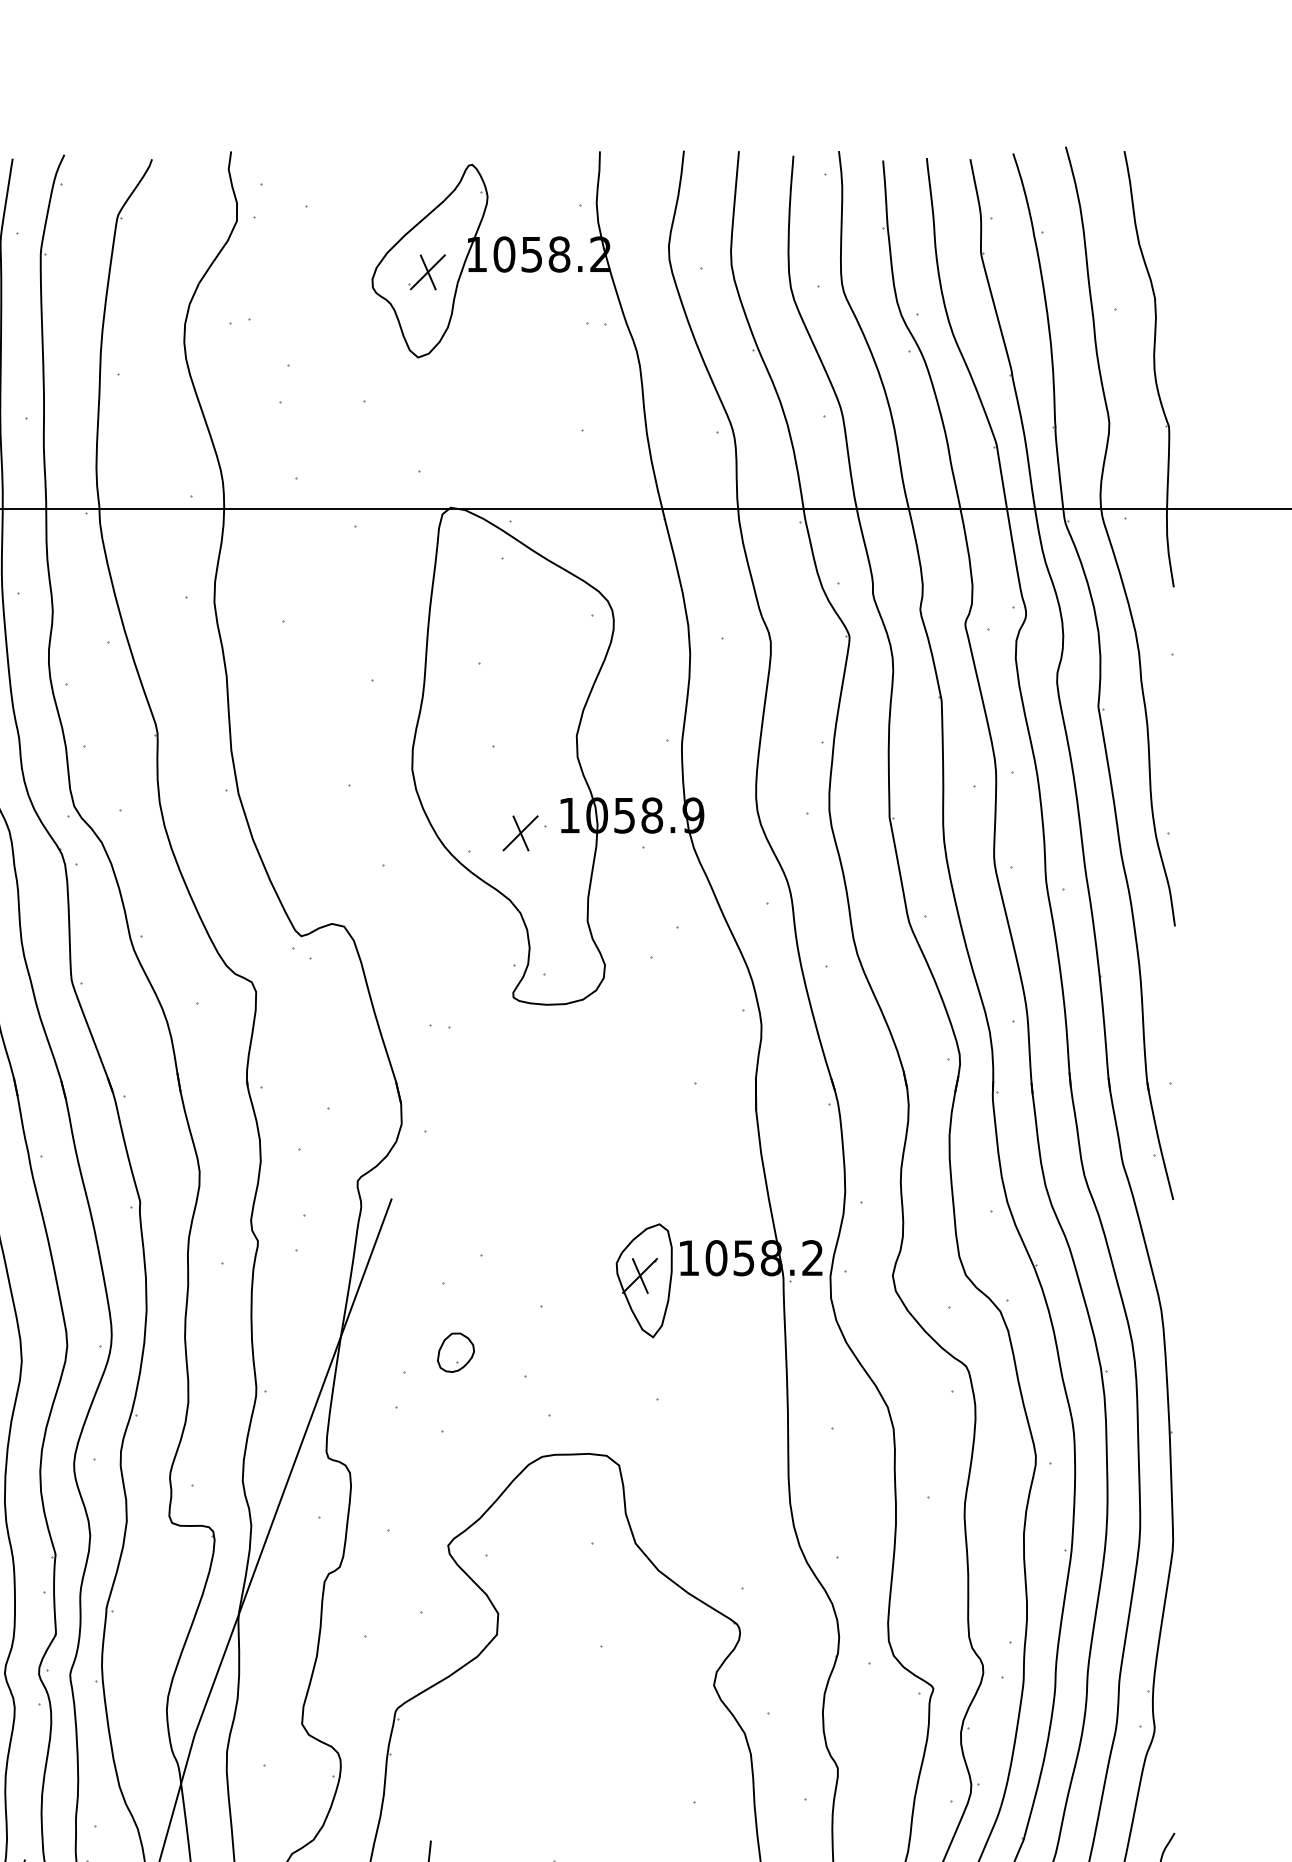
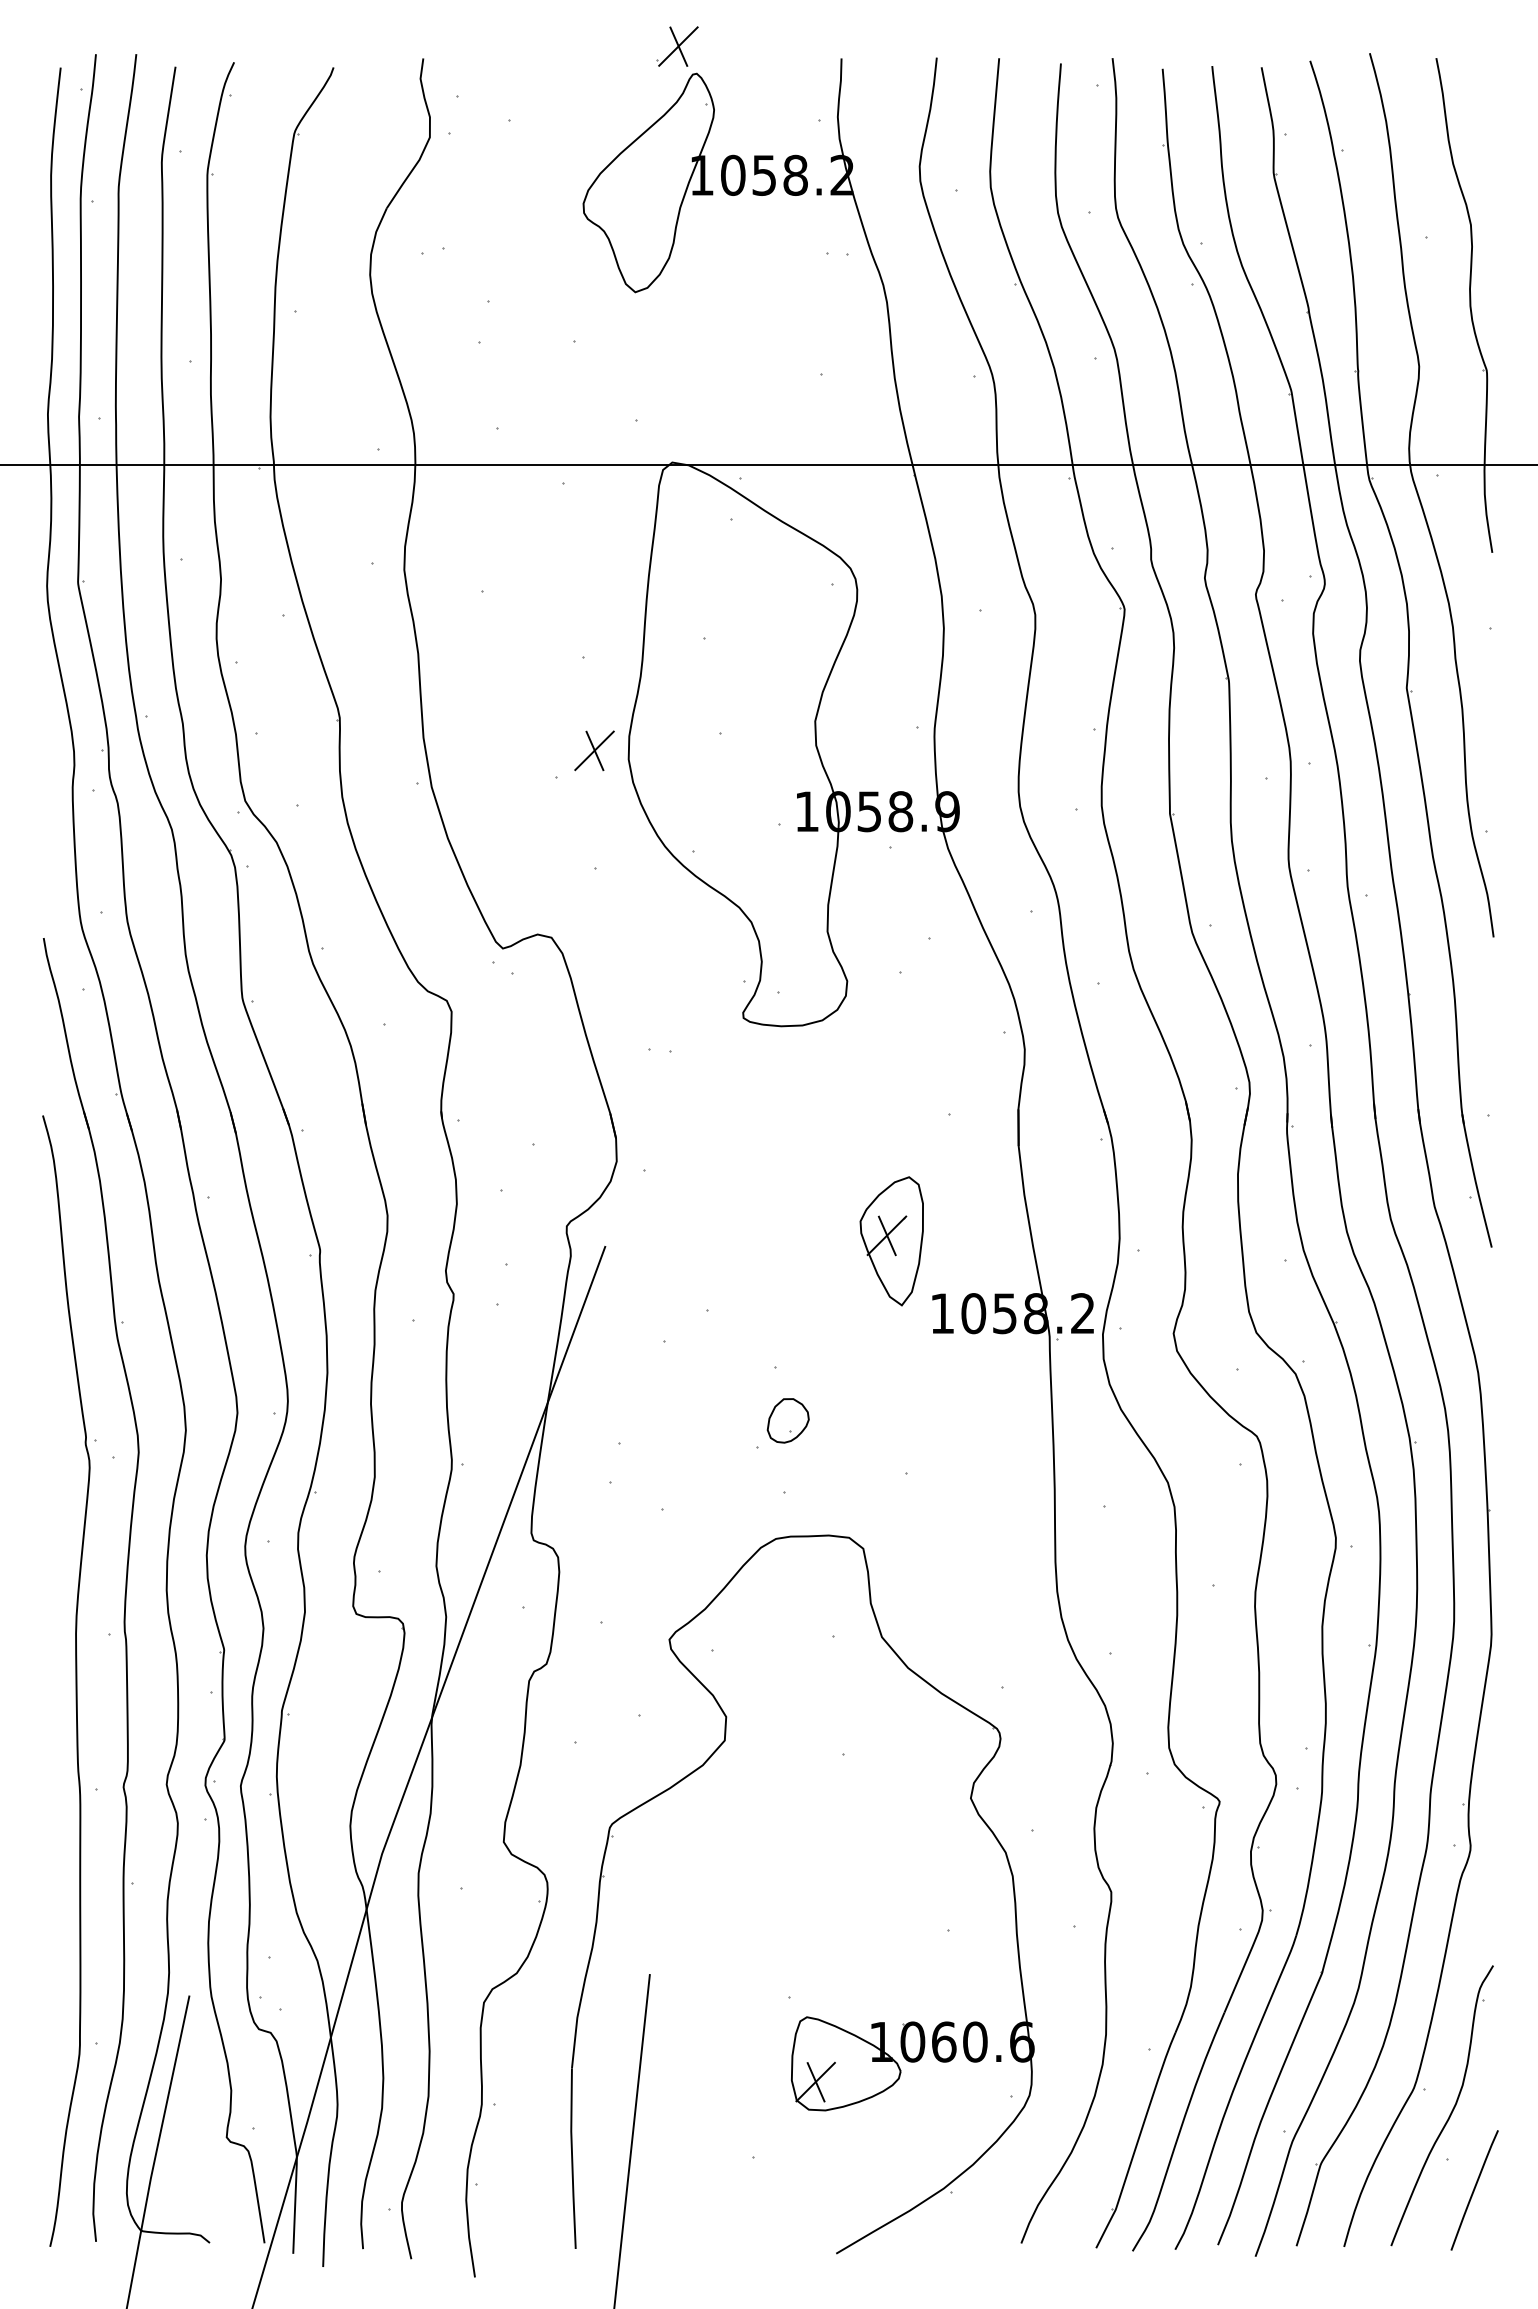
part: (427, 272) -> (677, 46), moved
part: (520, 833) -> (594, 750), moved
part: (644, 1281) -> (891, 1241), moved
part: (455, 1352) -> (787, 1420), moved

